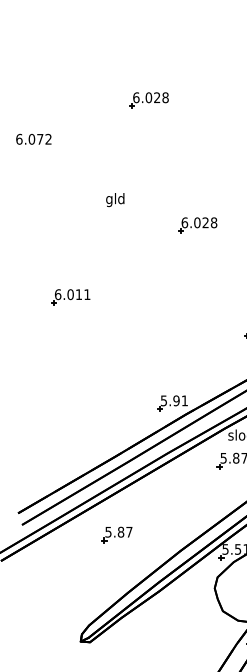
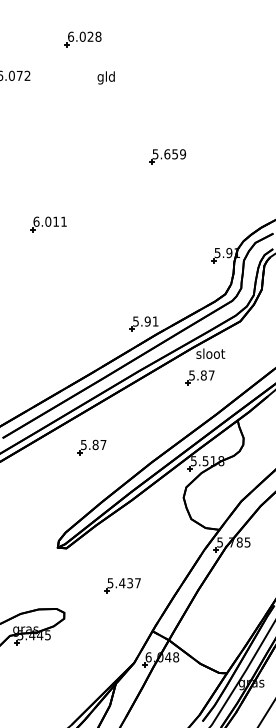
part: (148, 100) -> (82, 39), moved
text: (114, 199) -> (105, 77), moved
text: (199, 223) -> (169, 154), 6.028 -> 5.659

